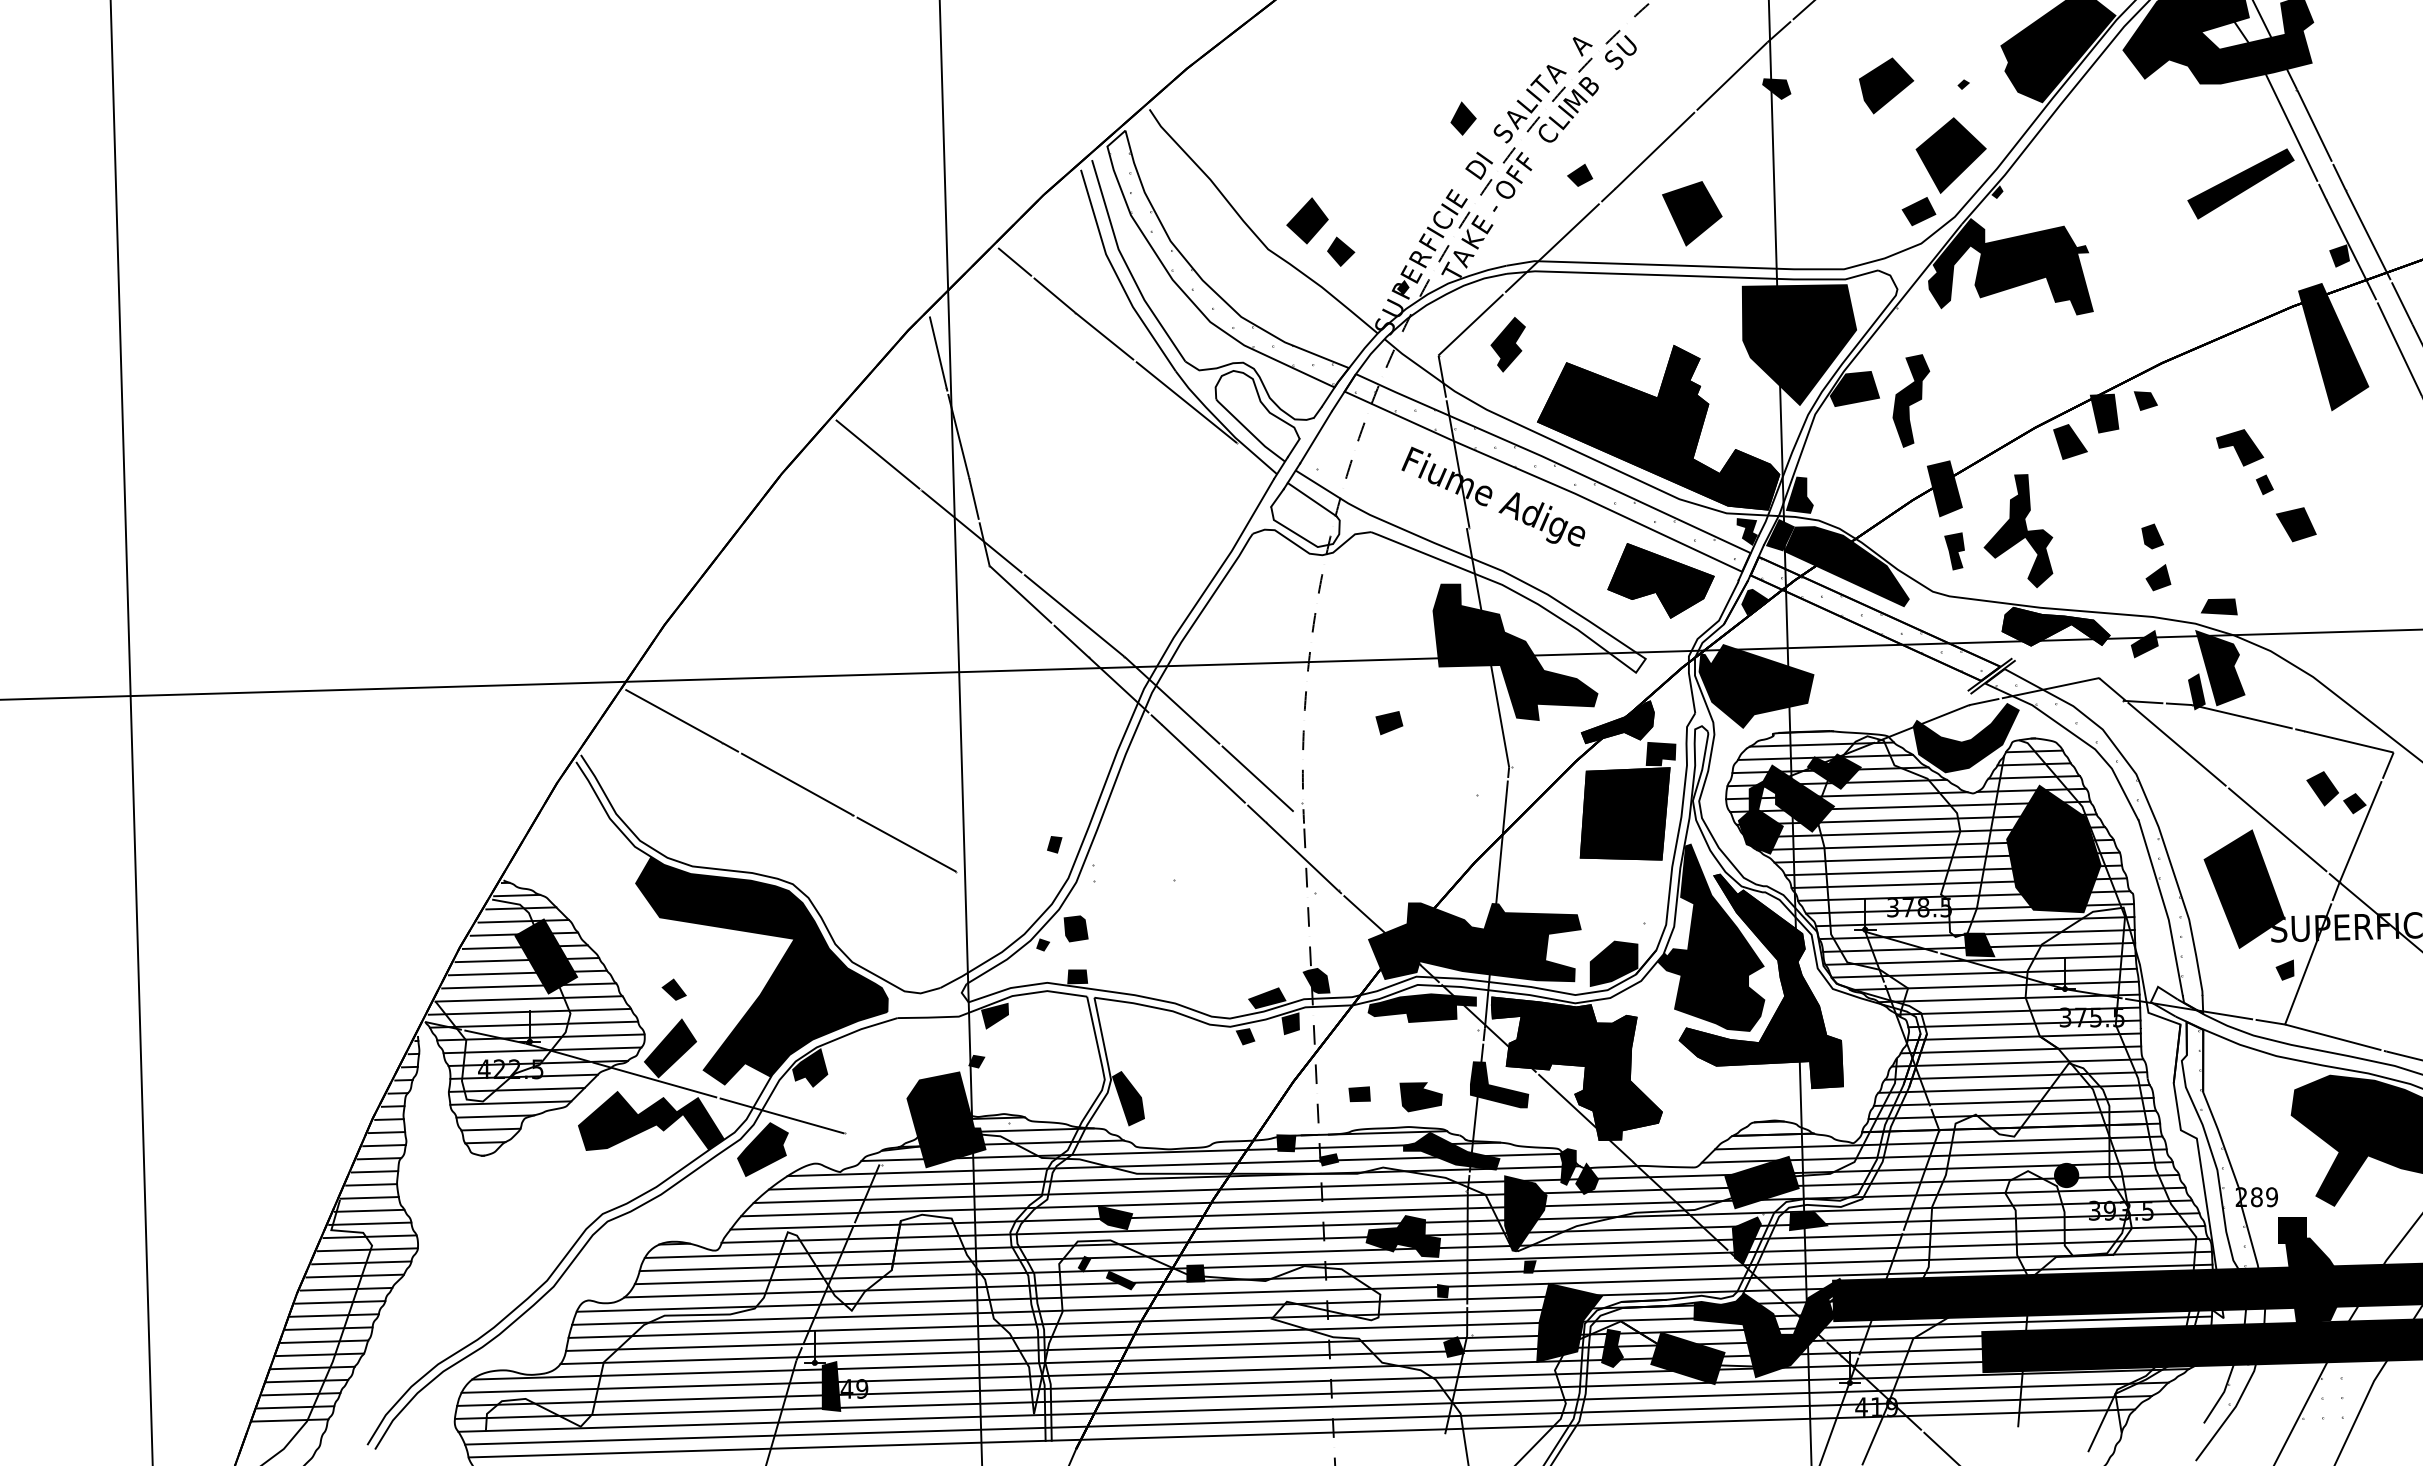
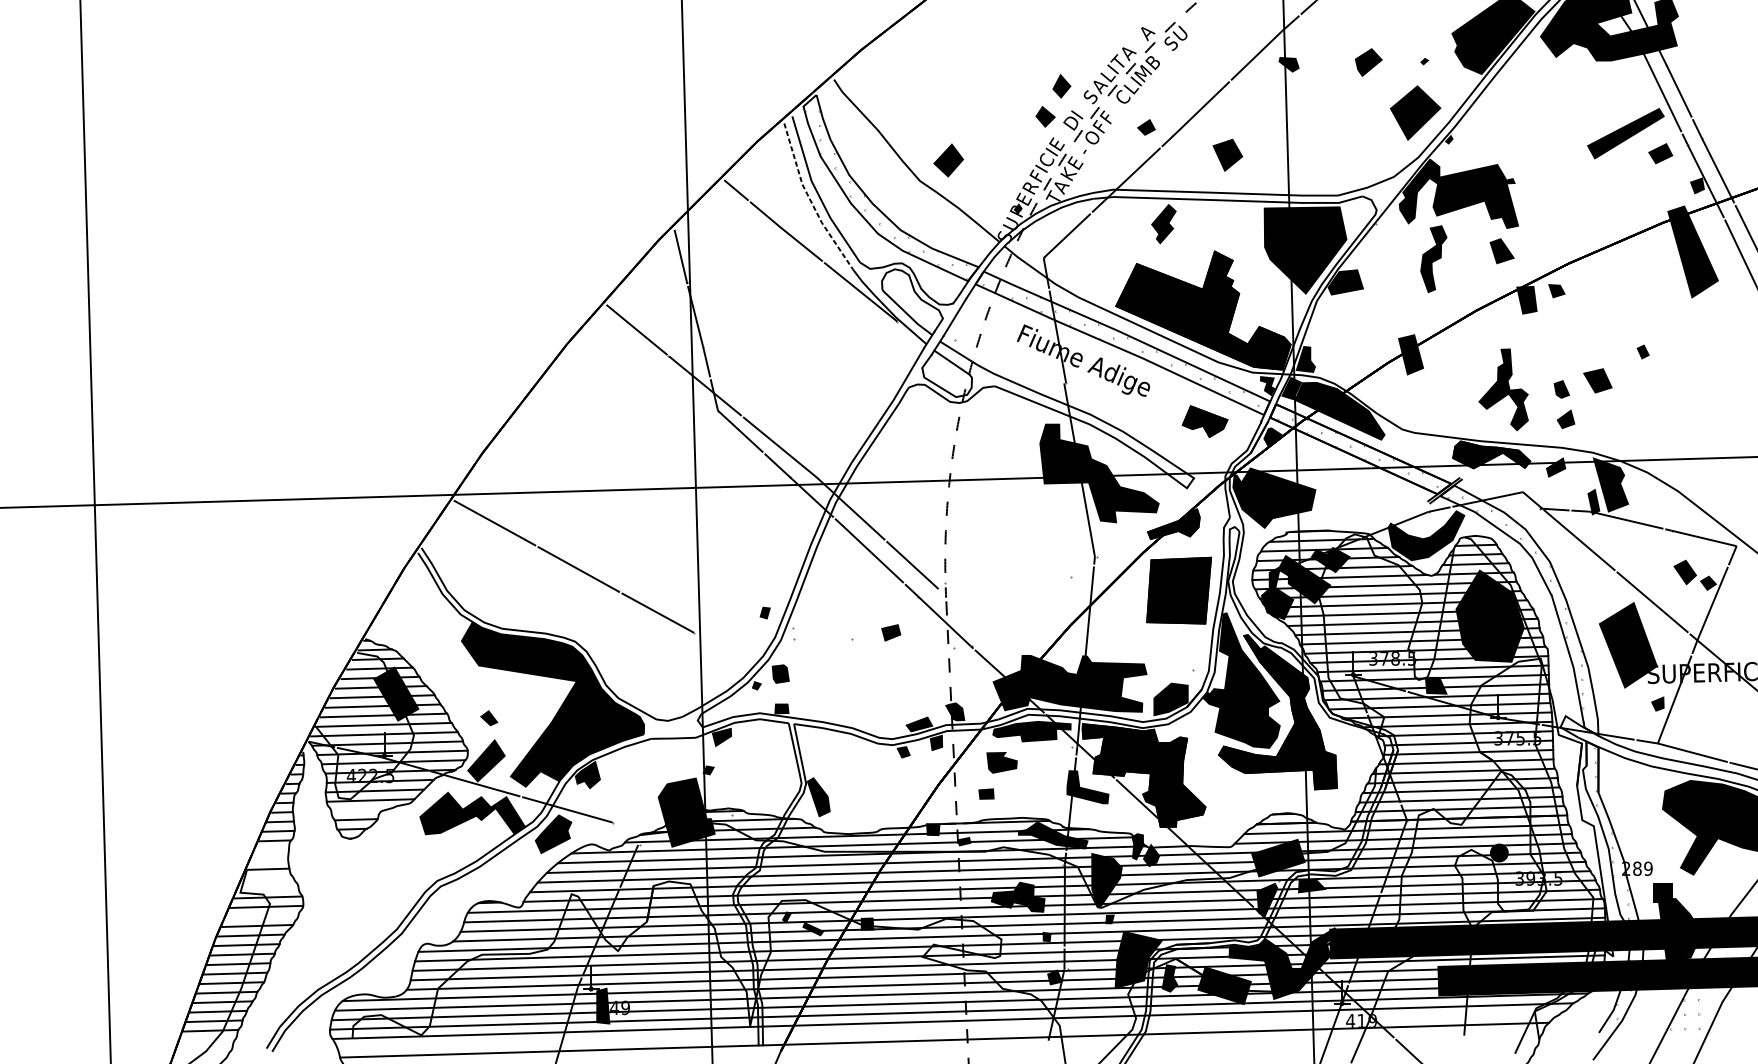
part: (1886, 85) -> (1368, 62), size x0.7
part: (1918, 211) -> (1660, 153), moved
part: (1692, 213) -> (1227, 155), size x0.7
part: (1341, 251) -> (1045, 116), moved
line: (1117, 276) -> (810, 200), solid -> dashed
part: (1507, 344) -> (1163, 224), moved
part: (1911, 400) -> (1434, 258), moved
part: (2070, 441) -> (1502, 250), moved
fill: (2239, 447) -> (1624, 324), removed
part: (2296, 524) -> (1597, 380), moved
part: (2018, 531) -> (1503, 390), moved
fill: (1954, 551) -> (1418, 400), removed
part: (1660, 580) -> (1204, 421), size x0.6
part: (2218, 606) -> (1609, 440), removed
part: (1389, 723) -> (891, 633), moved
fill: (1660, 753) -> (1204, 546), removed
part: (1420, 1097) -> (1001, 763), moved
line: (495, 1116) -> (359, 810), removed
line: (374, 1171) -> (271, 850), removed
line: (371, 1184) -> (269, 859), removed
line: (369, 1210) -> (268, 878), removed
fill: (1115, 1217) -> (809, 883), removed
line: (370, 1223) -> (268, 887), removed
line: (361, 1262) -> (262, 916), removed
line: (1308, 1420) -> (949, 1030), removed

